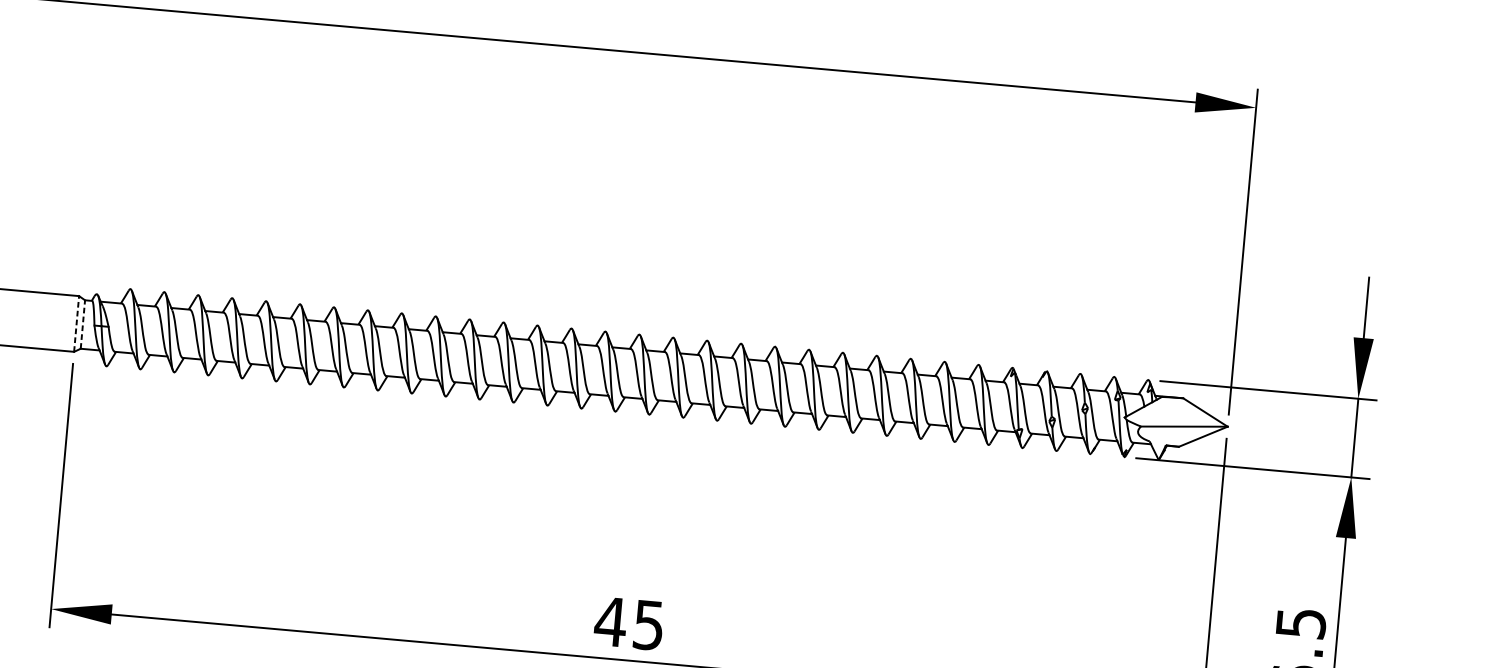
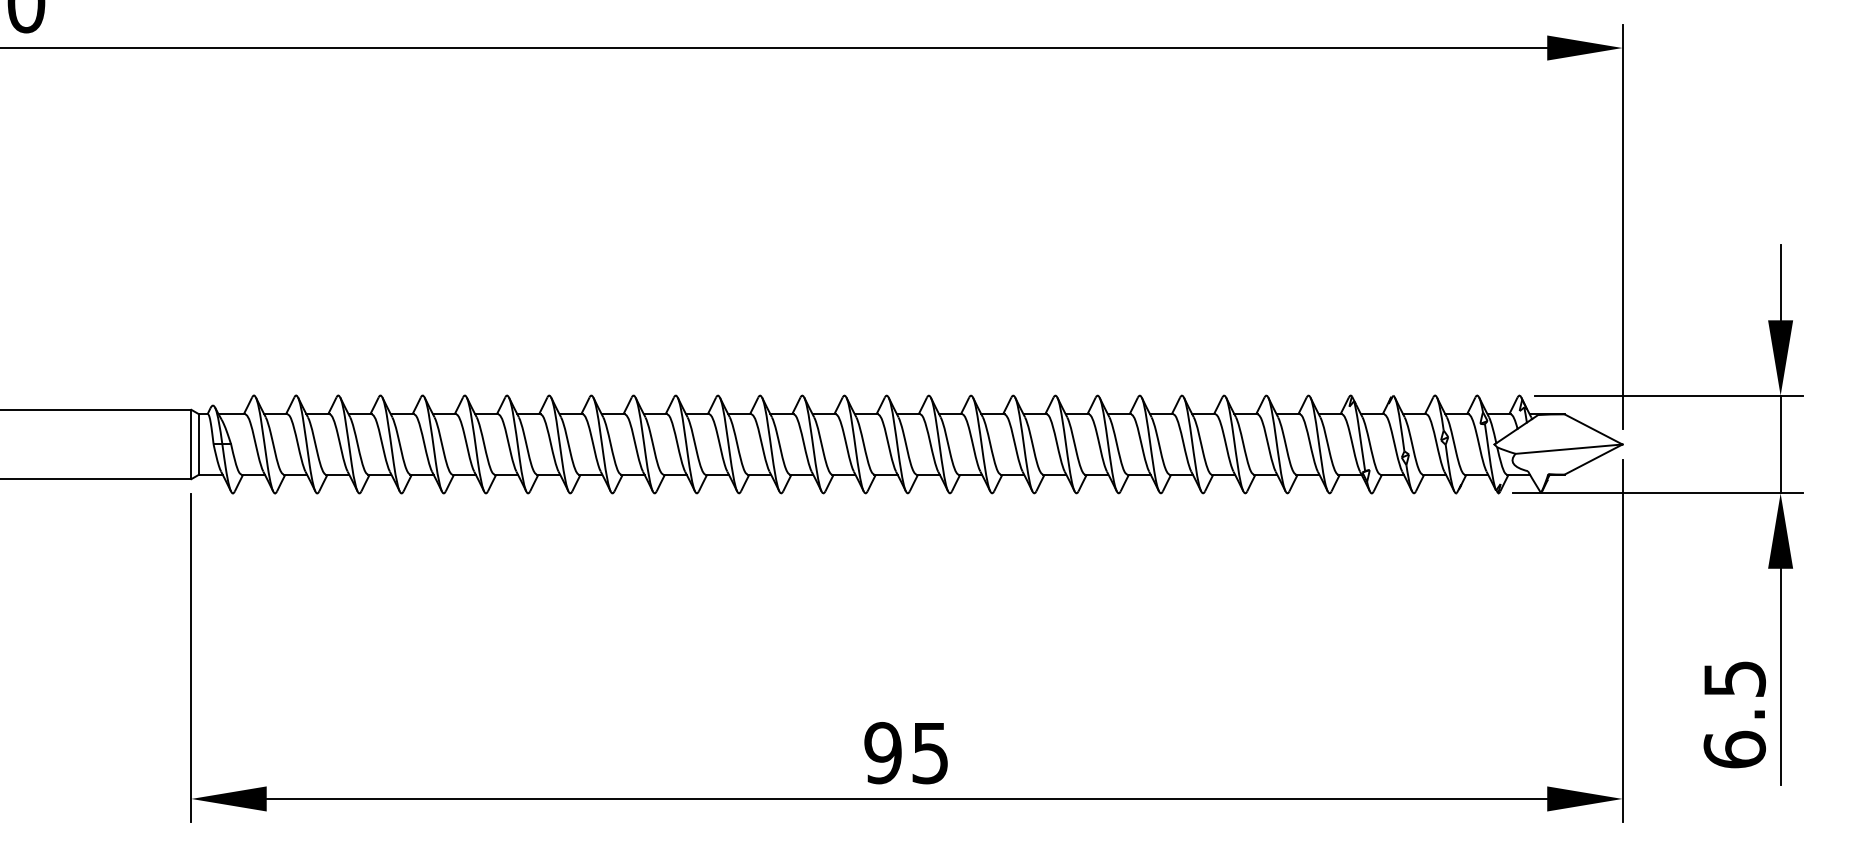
line: (76, 323) -> (191, 444), dashed -> solid
line: (83, 324) -> (199, 444), dashed -> solid
text: (610, 622) -> (882, 753), 45 -> 95

